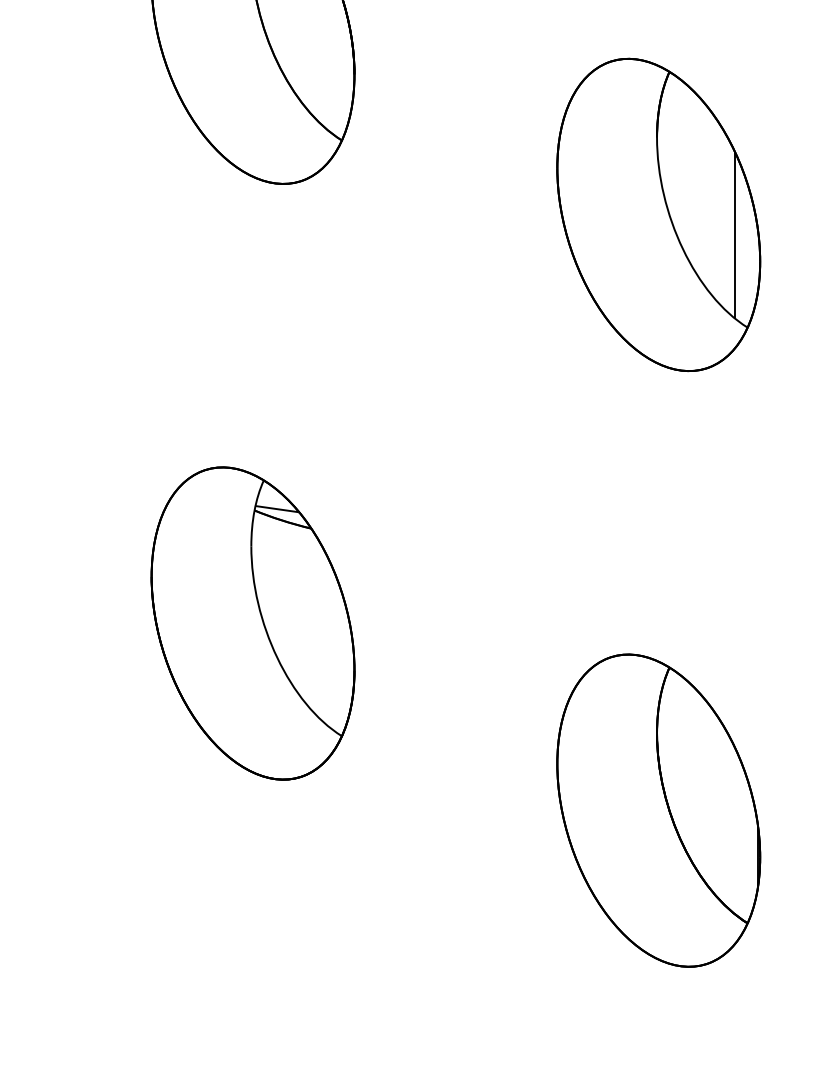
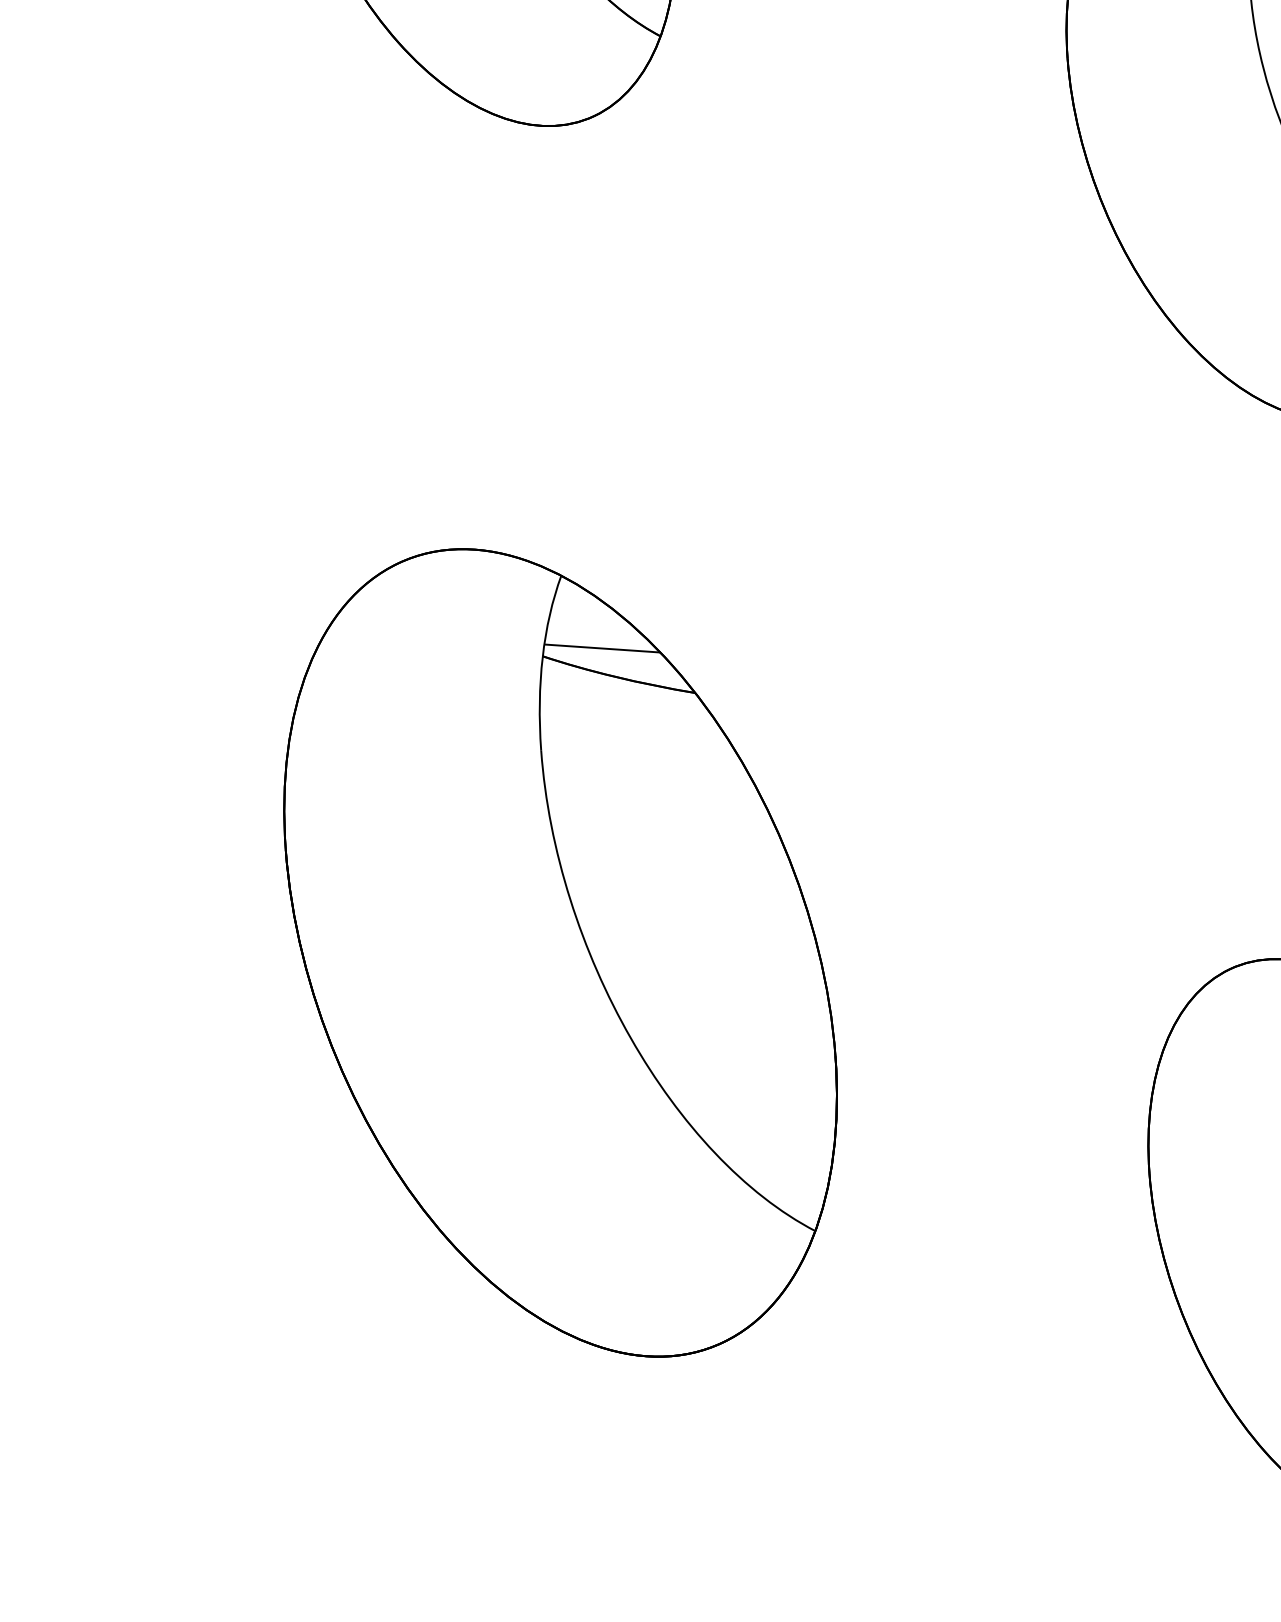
part: (252, 623) -> (559, 952), size x1.4

